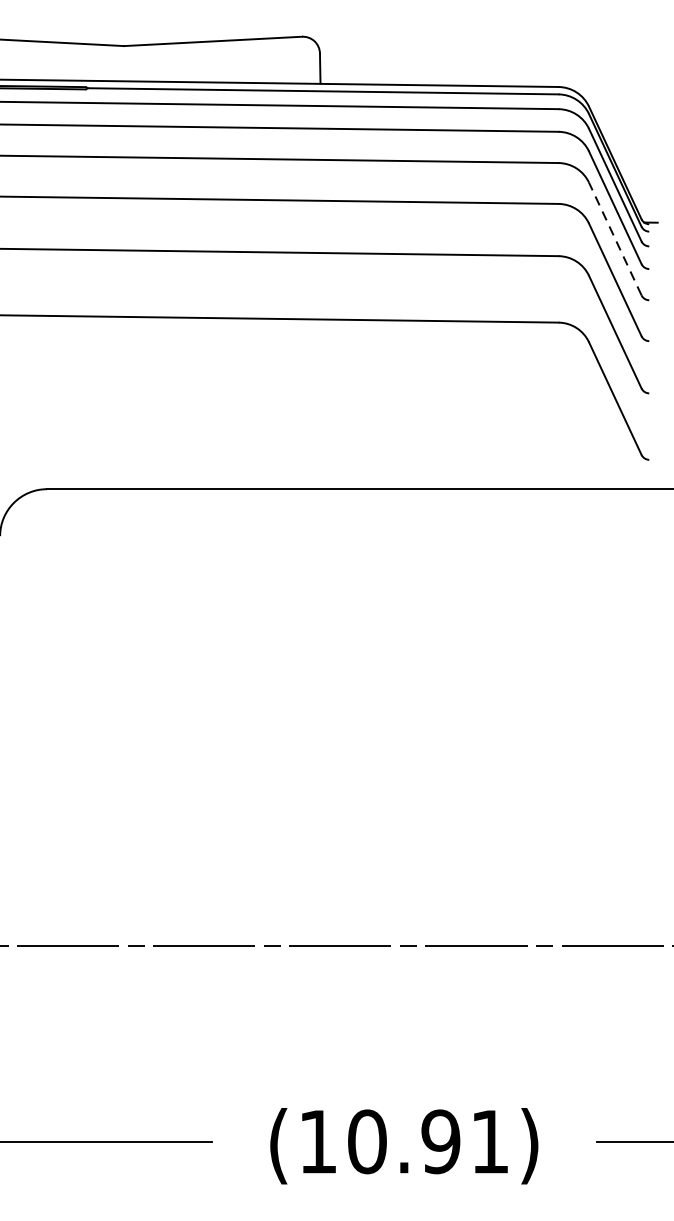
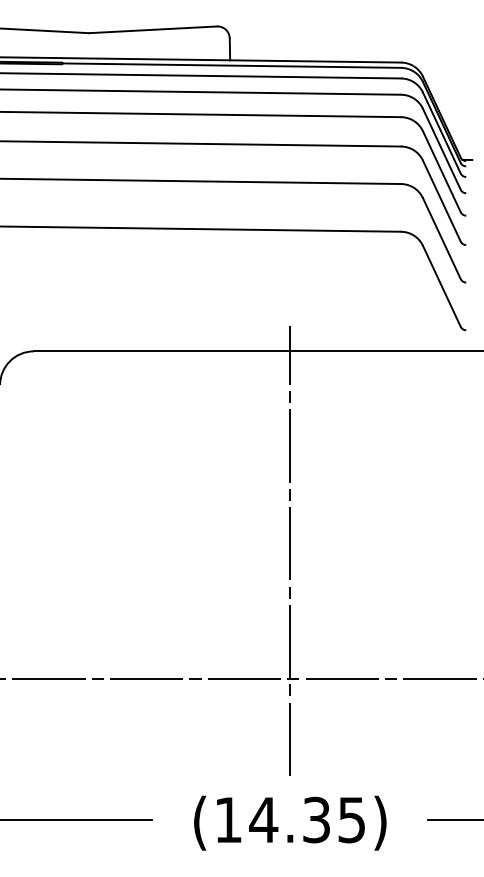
line: (614, 238) -> (441, 171), dashed -> solid
line: (404, 766) -> (290, 550), added
text: (426, 1141) -> (306, 819), (10.91) -> (14.35)

